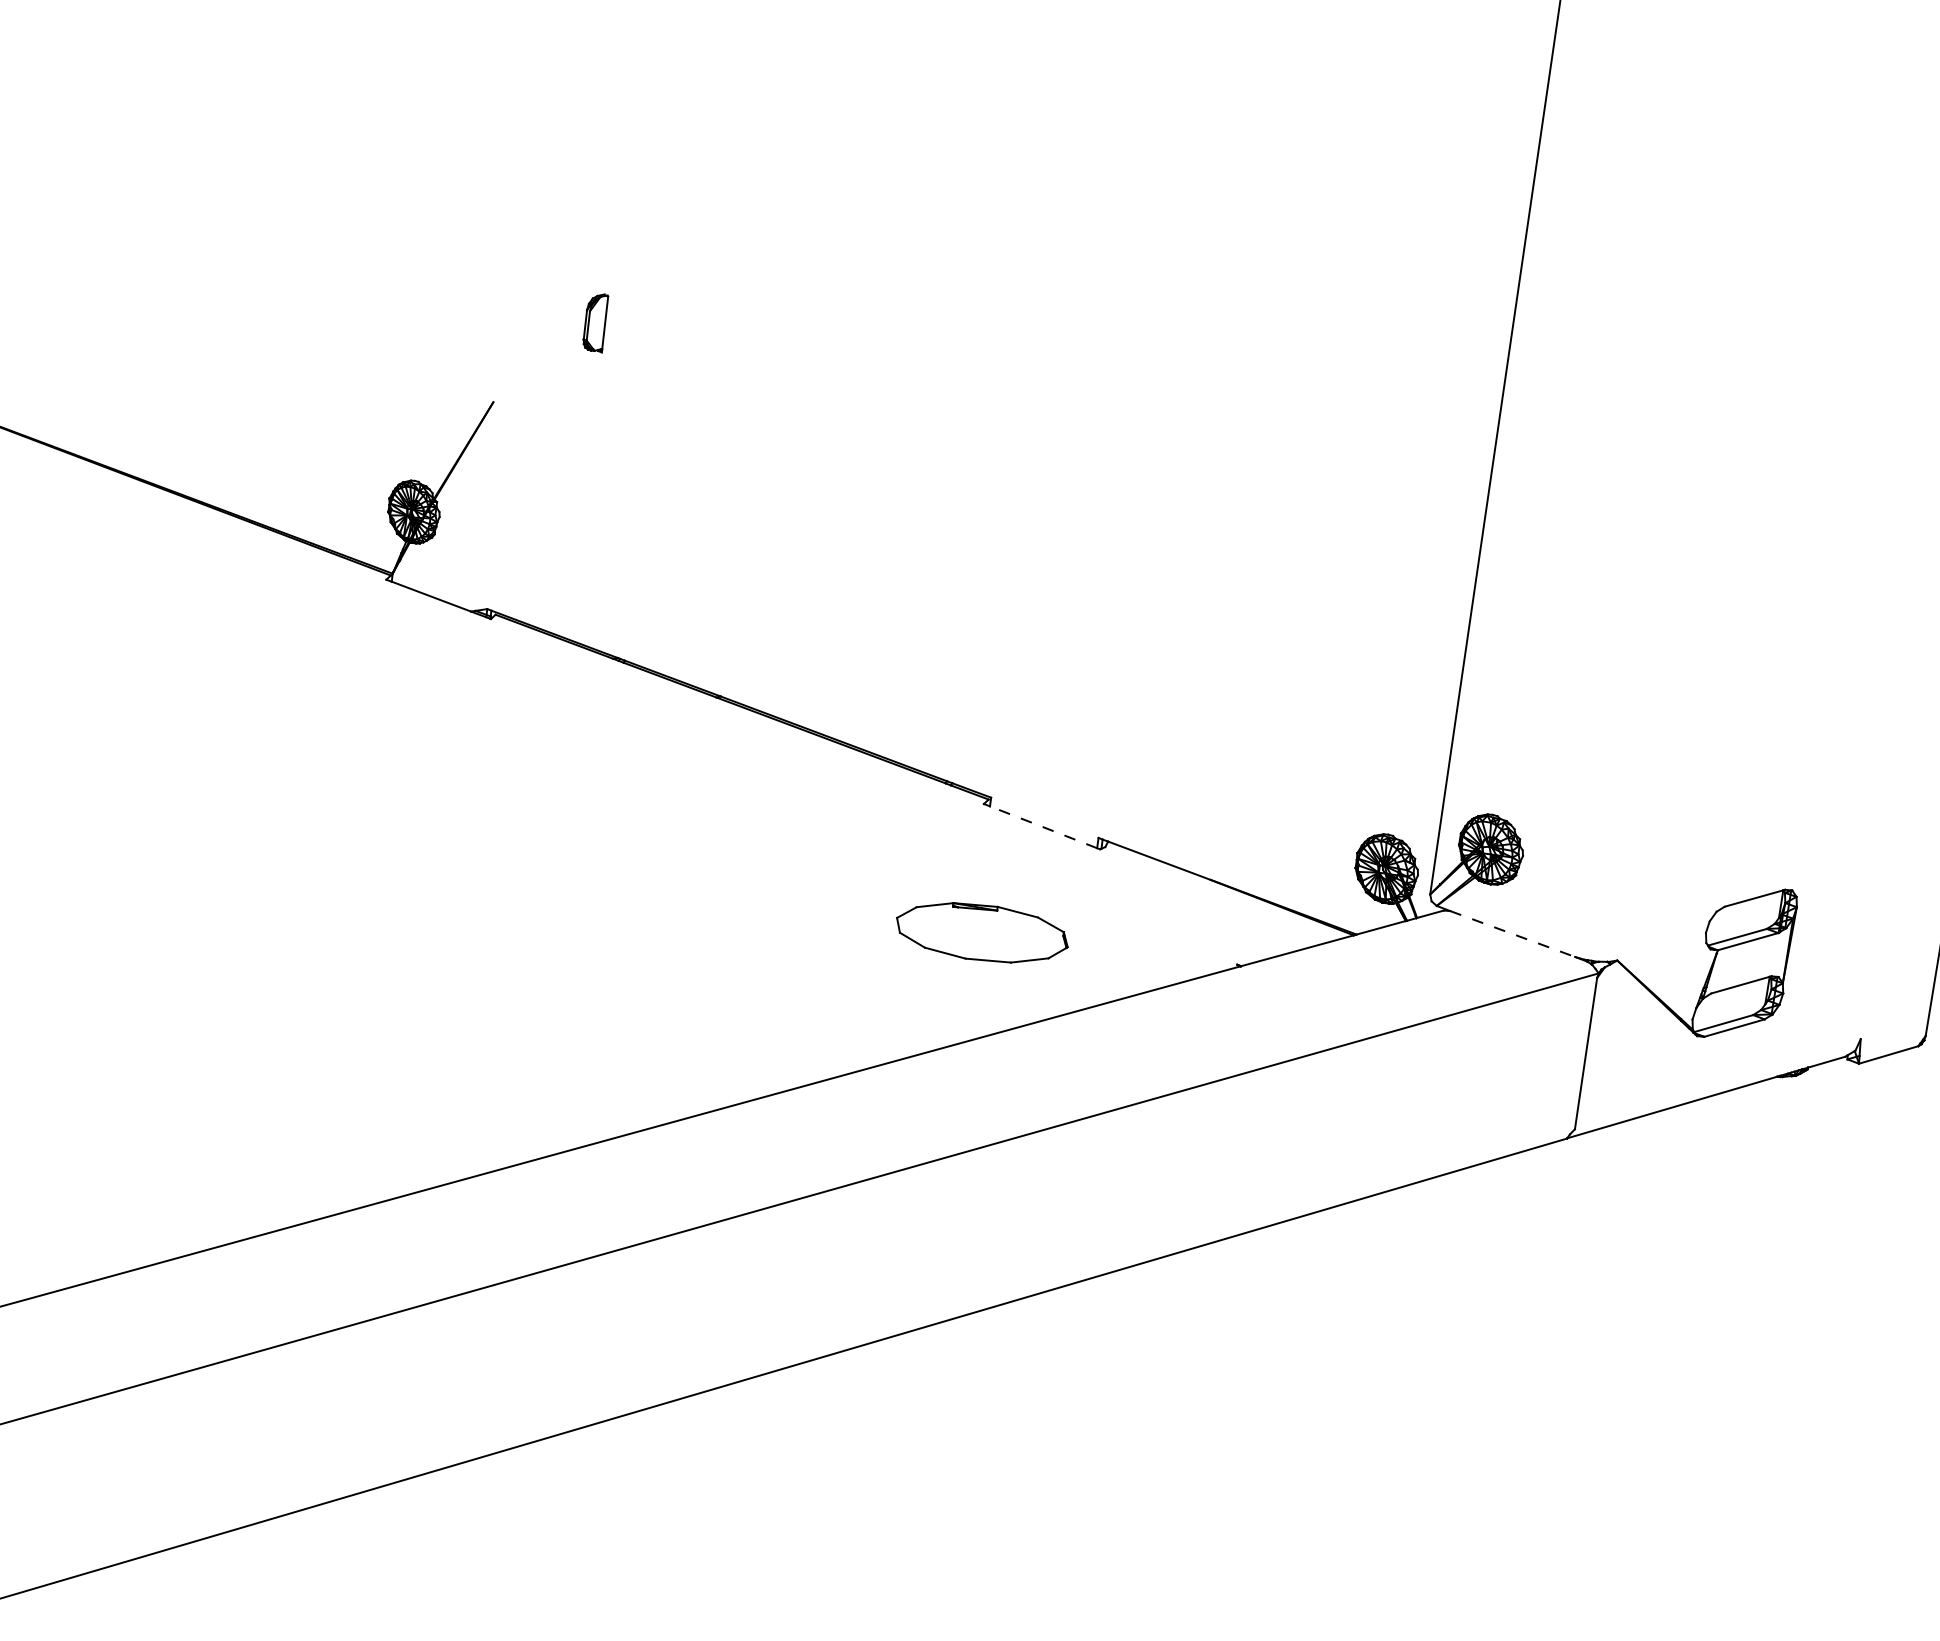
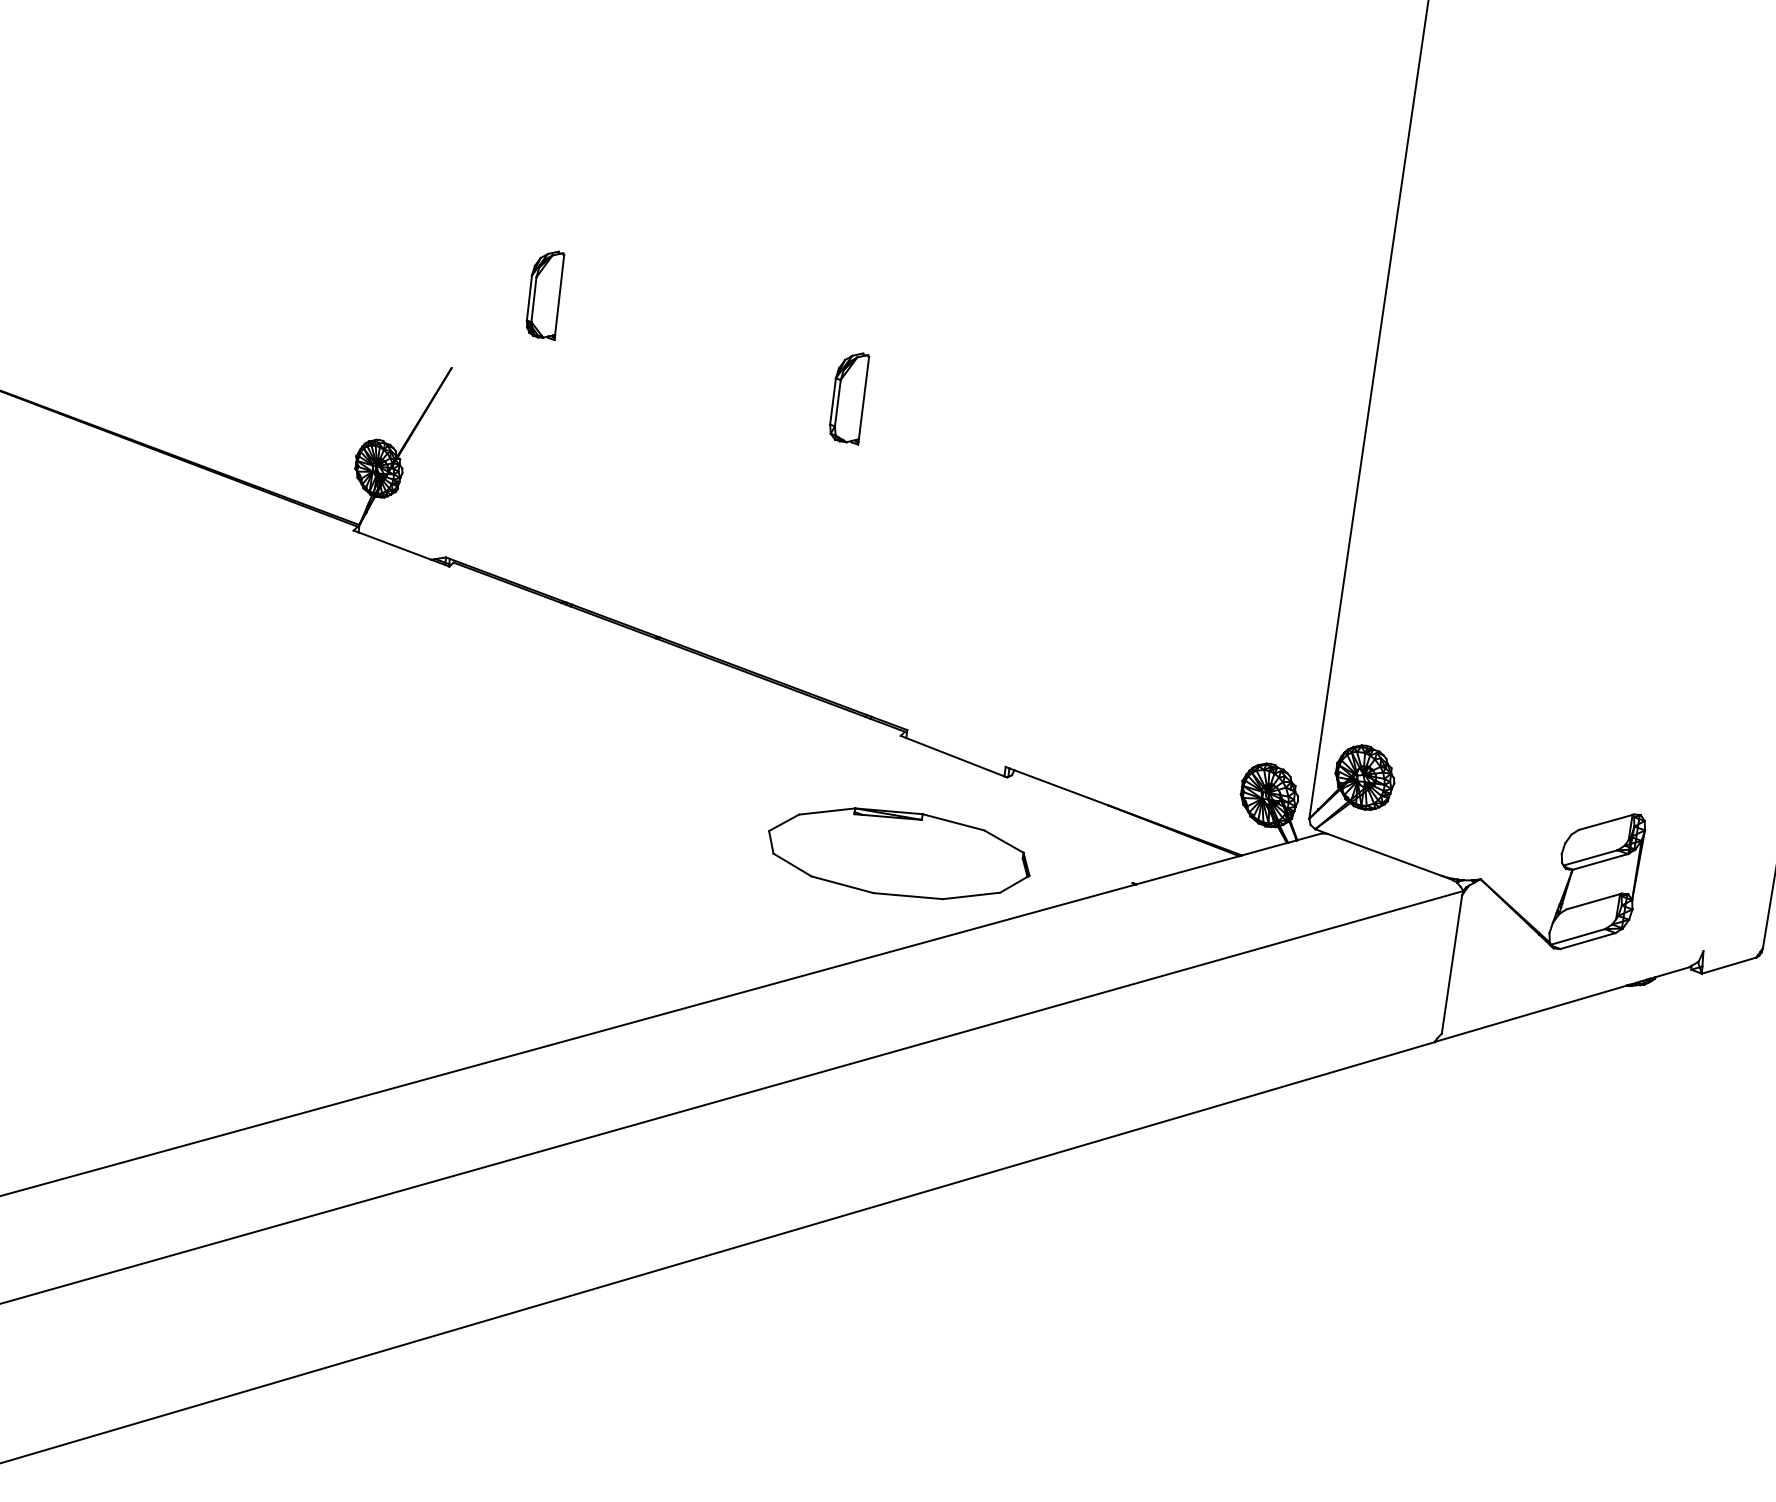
part: (595, 323) -> (545, 295), size x1.67
part: (927, 435) -> (849, 398), added
line: (1043, 827) -> (955, 757), dashed -> solid
part: (982, 932) -> (899, 853), size x1.67
line: (1512, 934) -> (1384, 855), dashed -> solid

